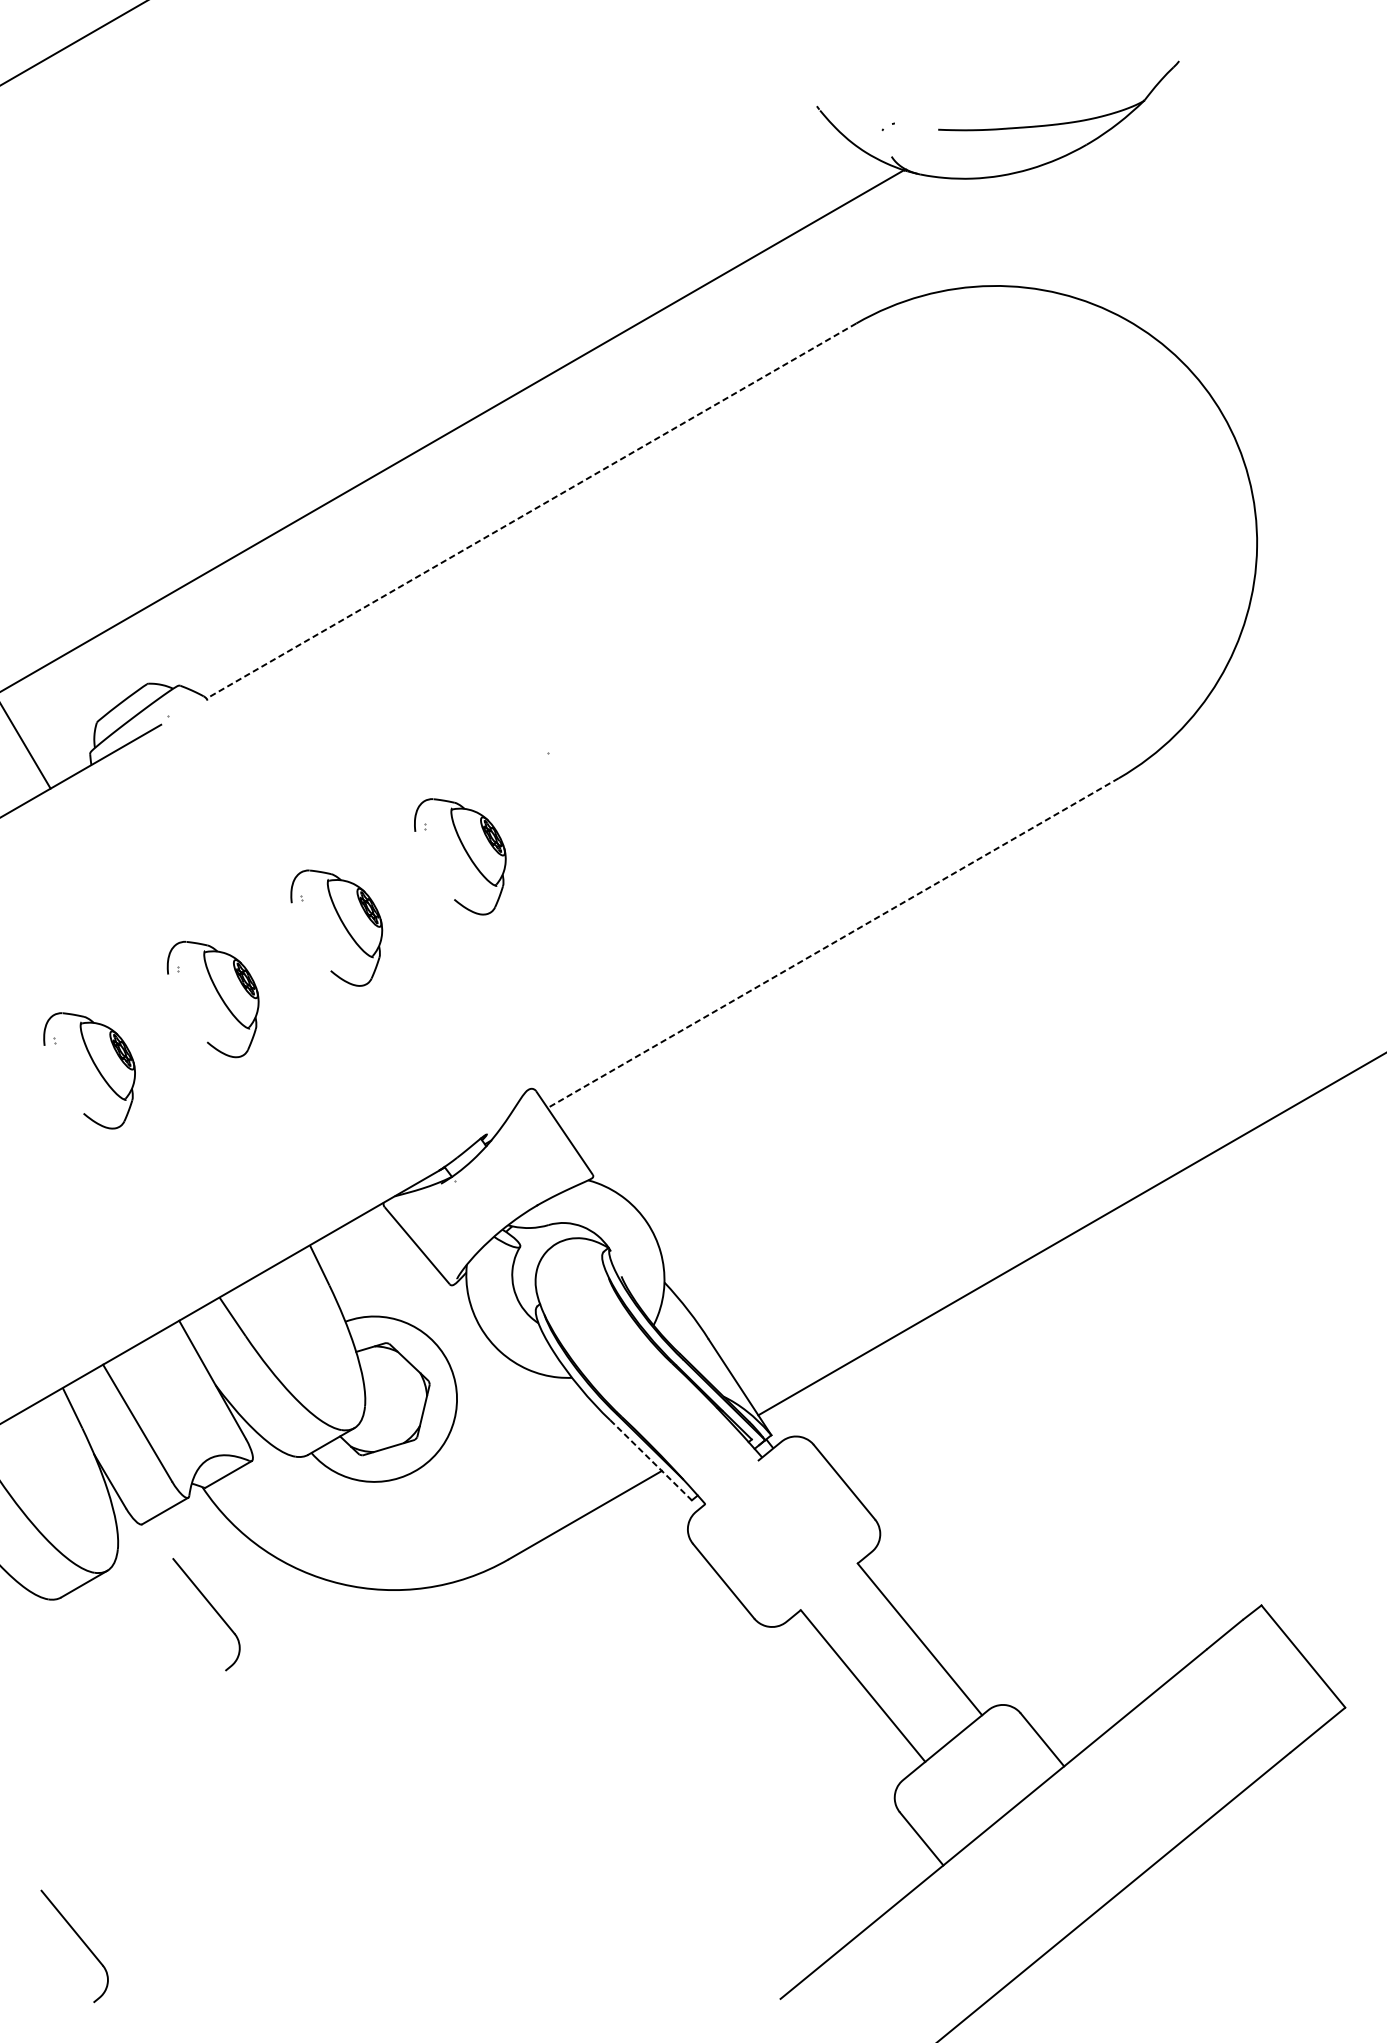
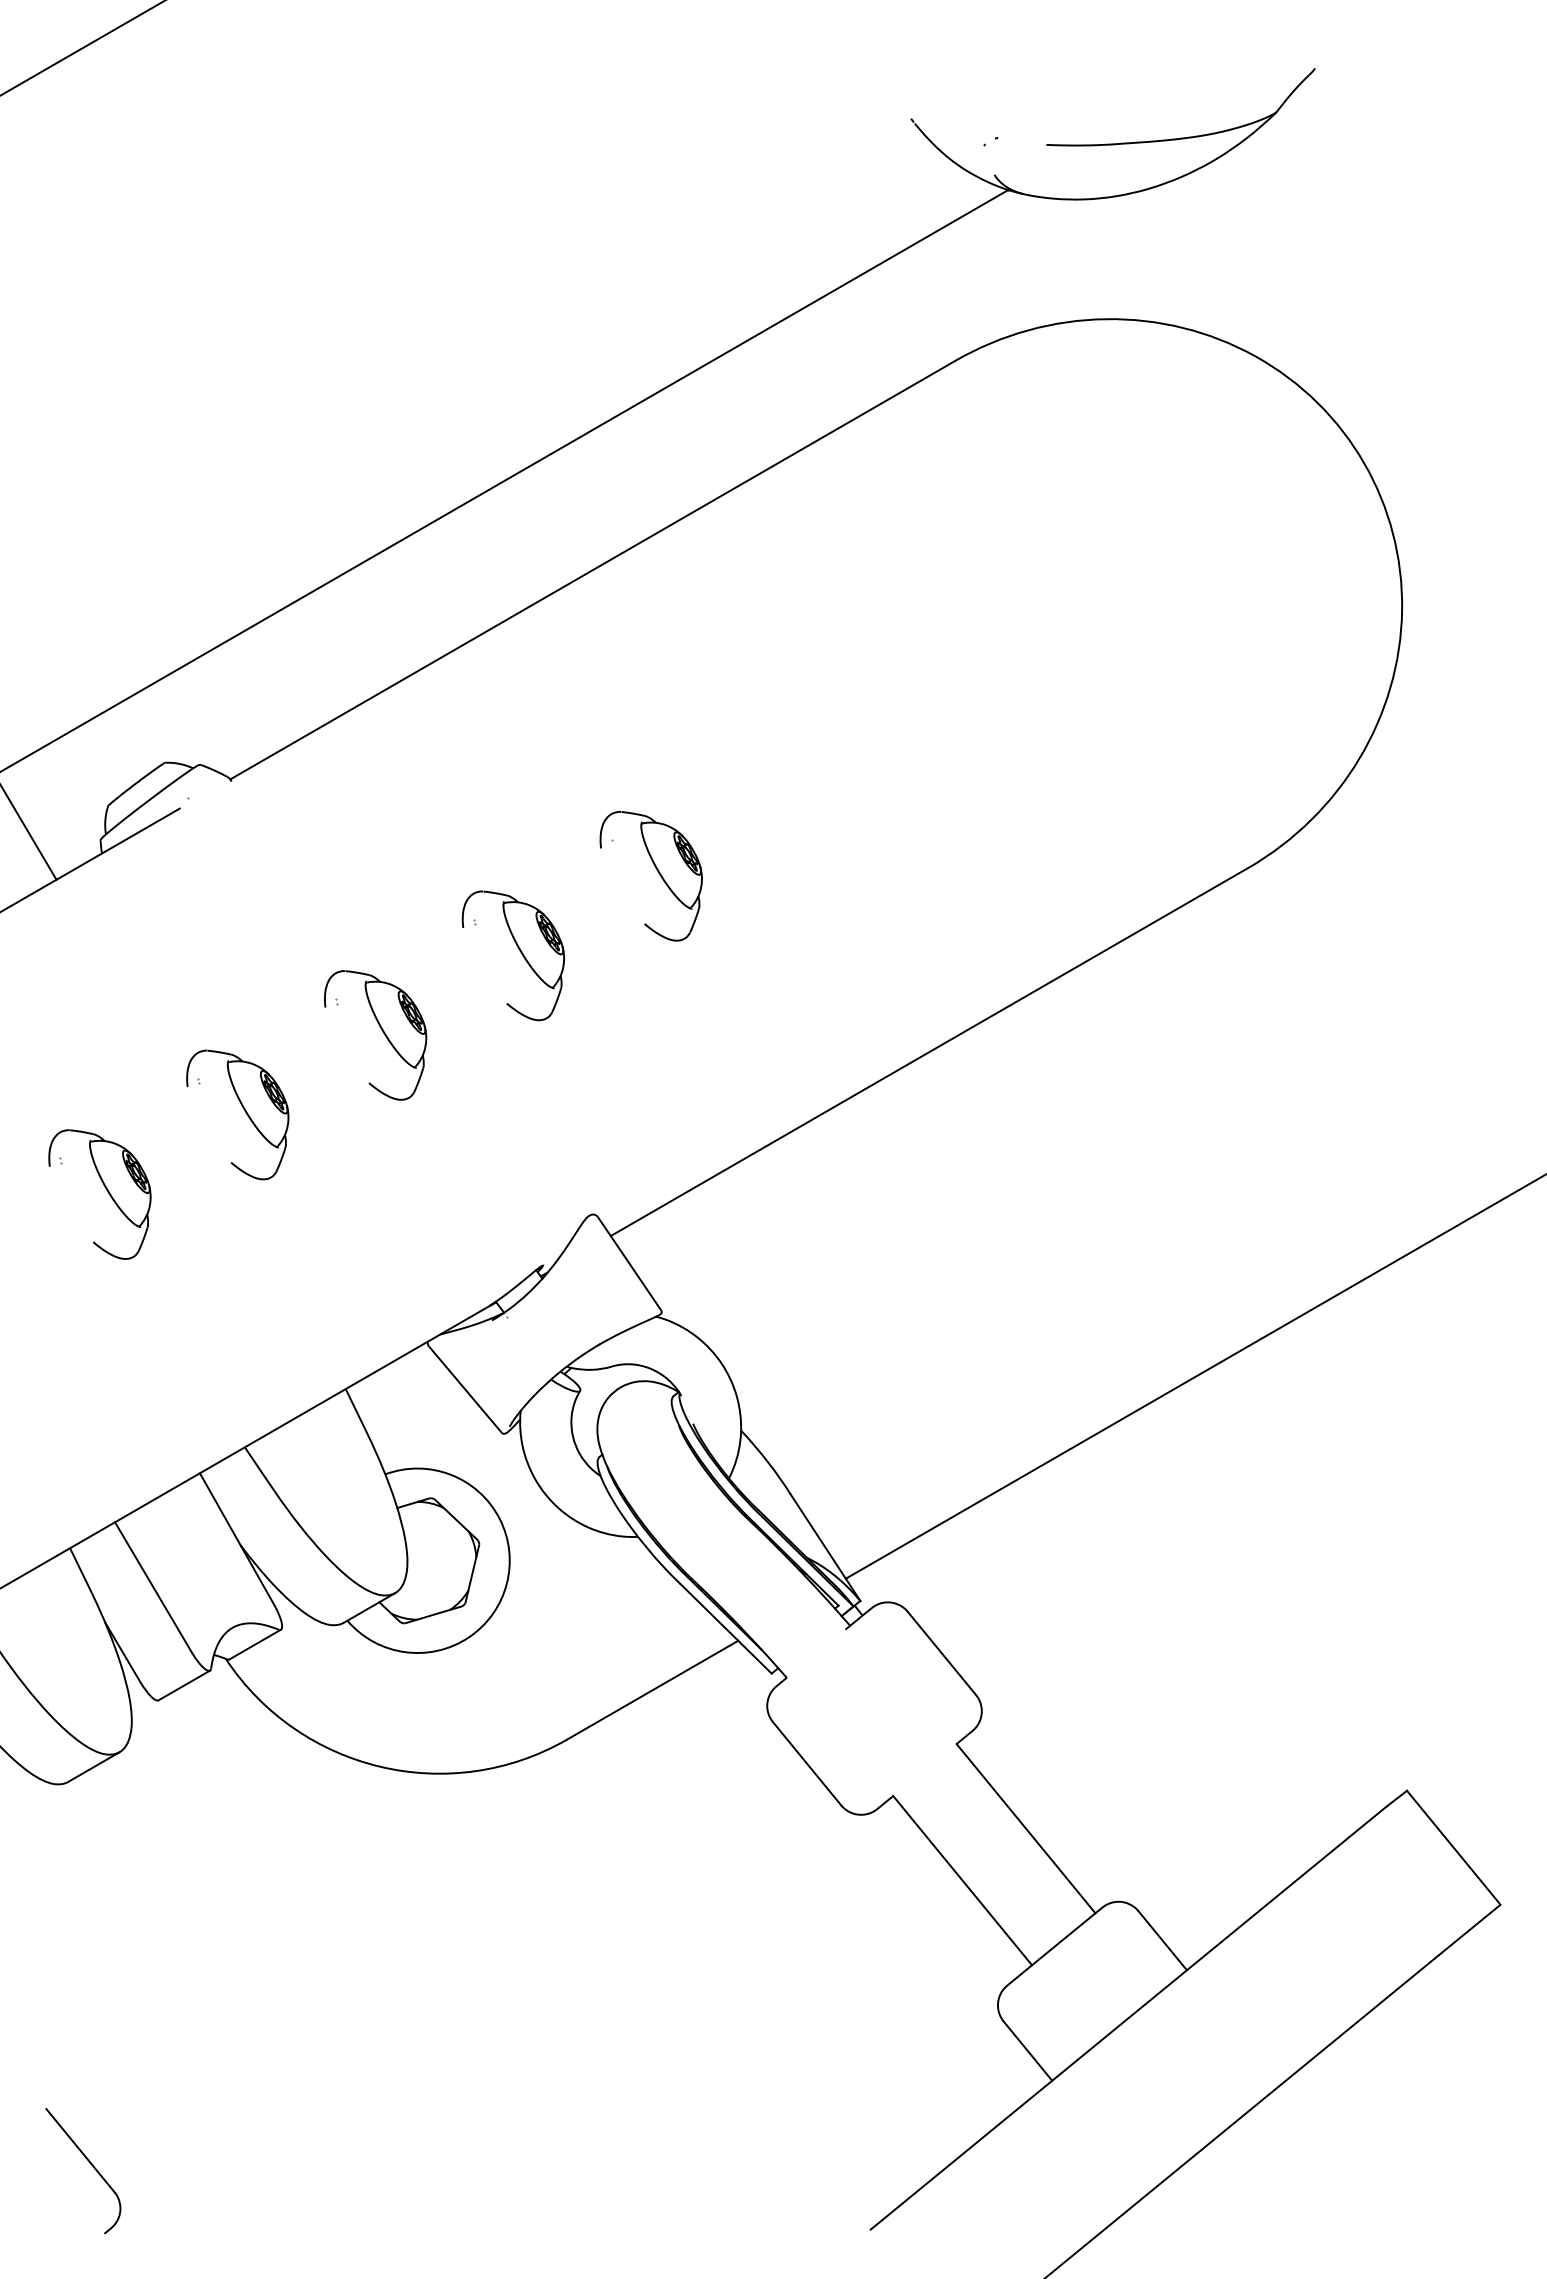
line: (531, 511) -> (592, 570), dashed -> solid
part: (588, 780) -> (656, 870), added
line: (833, 943) -> (929, 1052), dashed -> solid
line: (651, 1459) -> (726, 1628), dashed -> solid
part: (212, 1608) -> (237, 1794), removed

